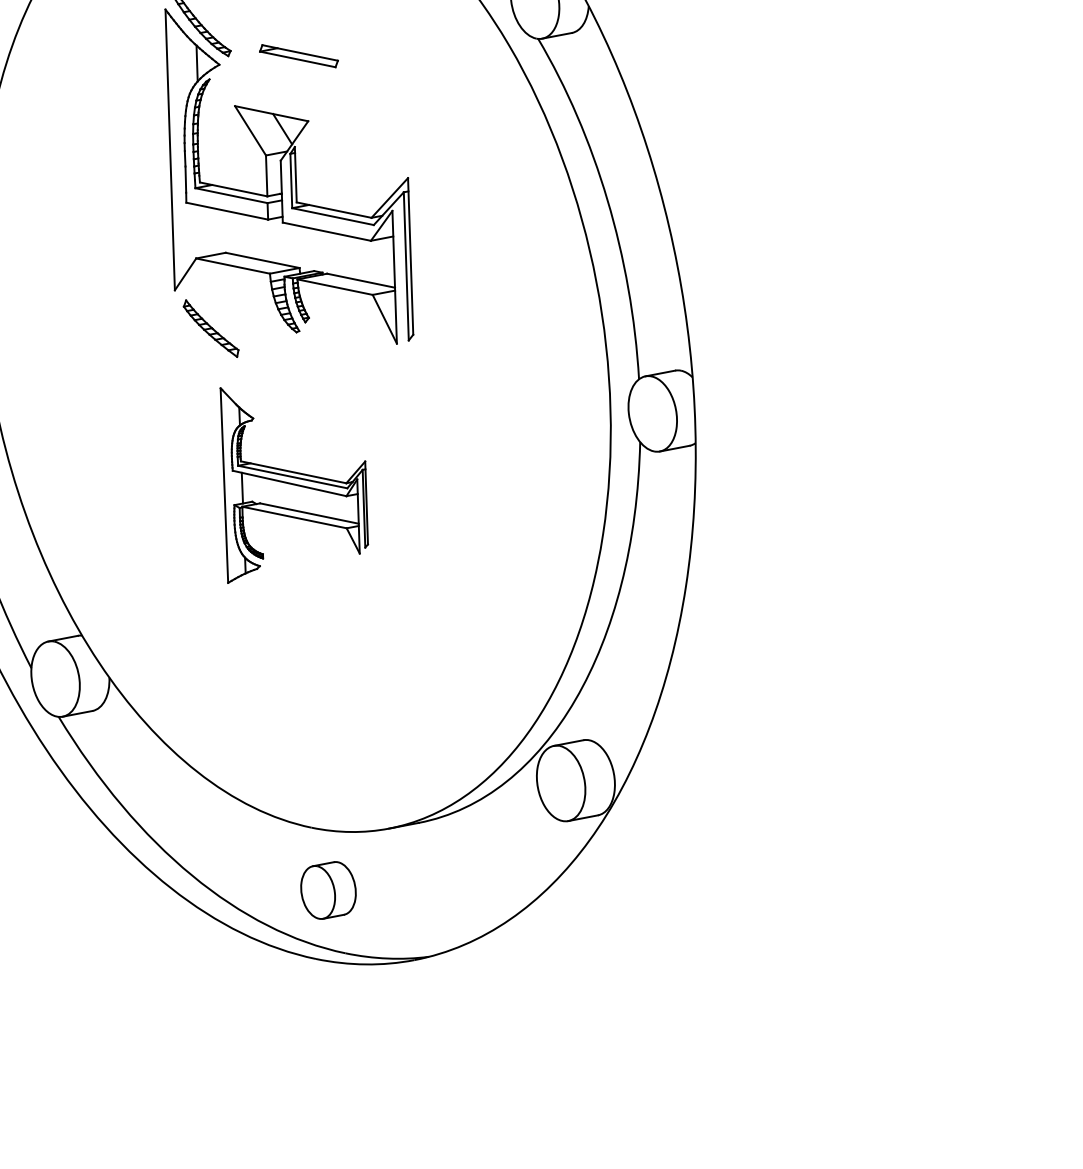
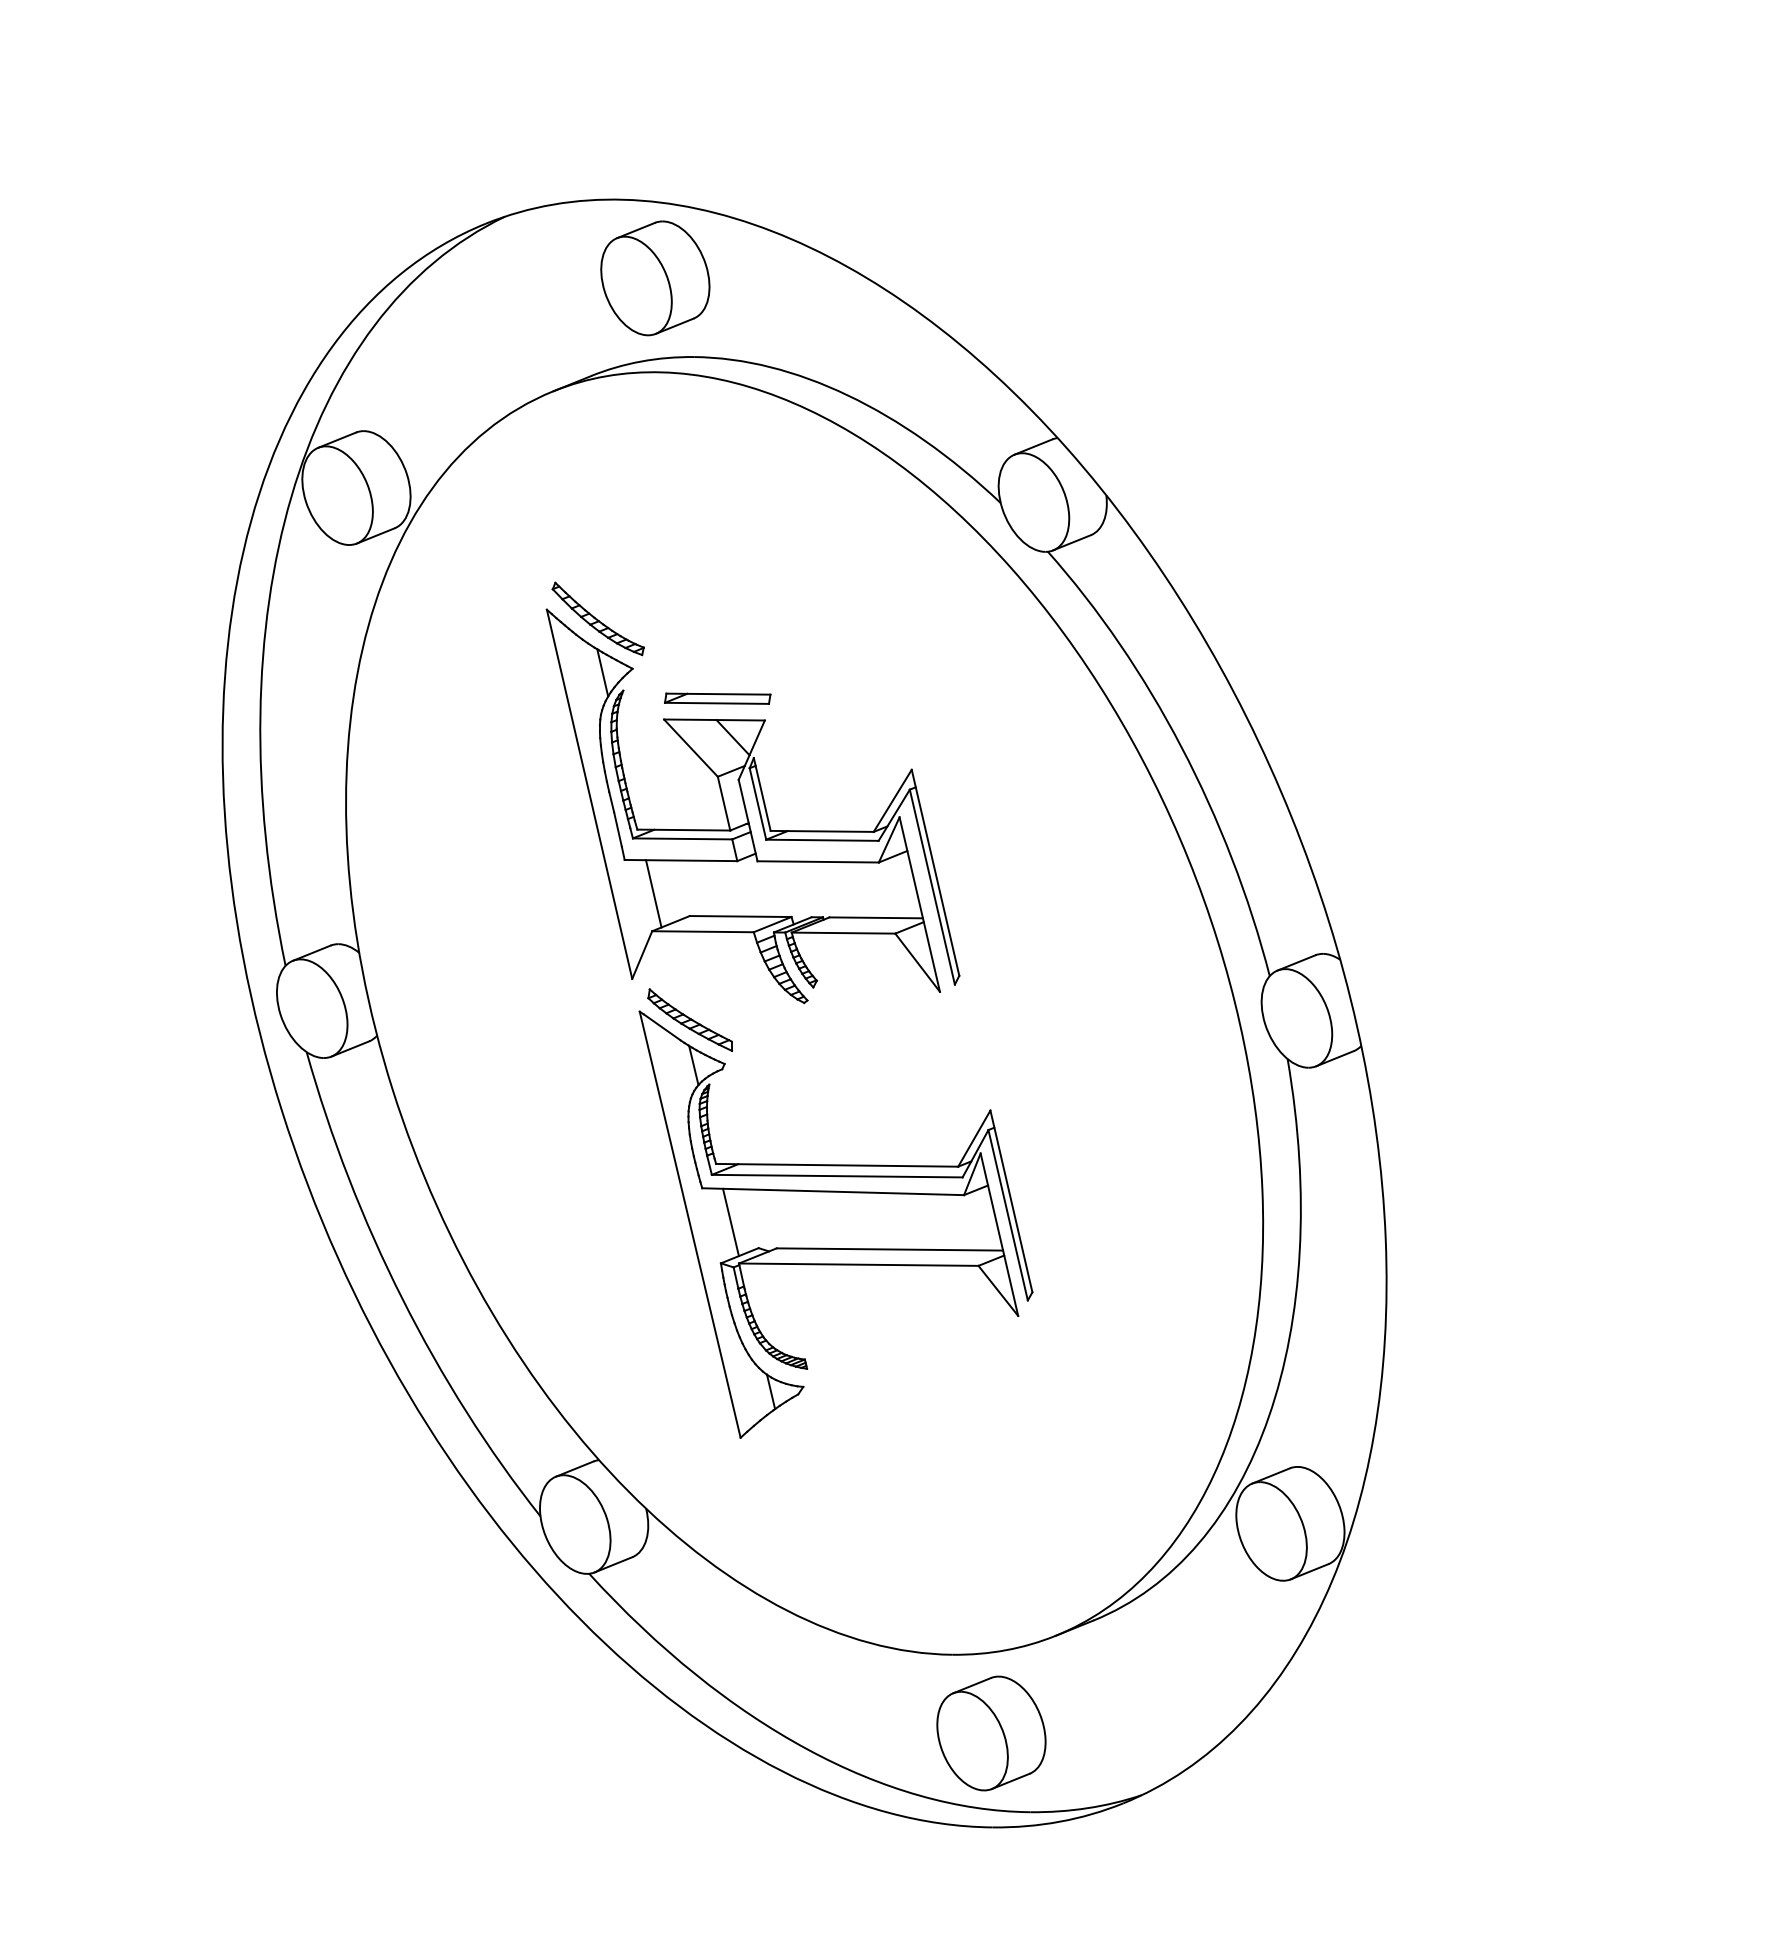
part: (298, 55) -> (717, 698), moved
line: (202, 231) -> (653, 893), added
part: (287, 497) -> (835, 1224), size x1.67
part: (328, 890) -> (991, 1733), size x1.43

